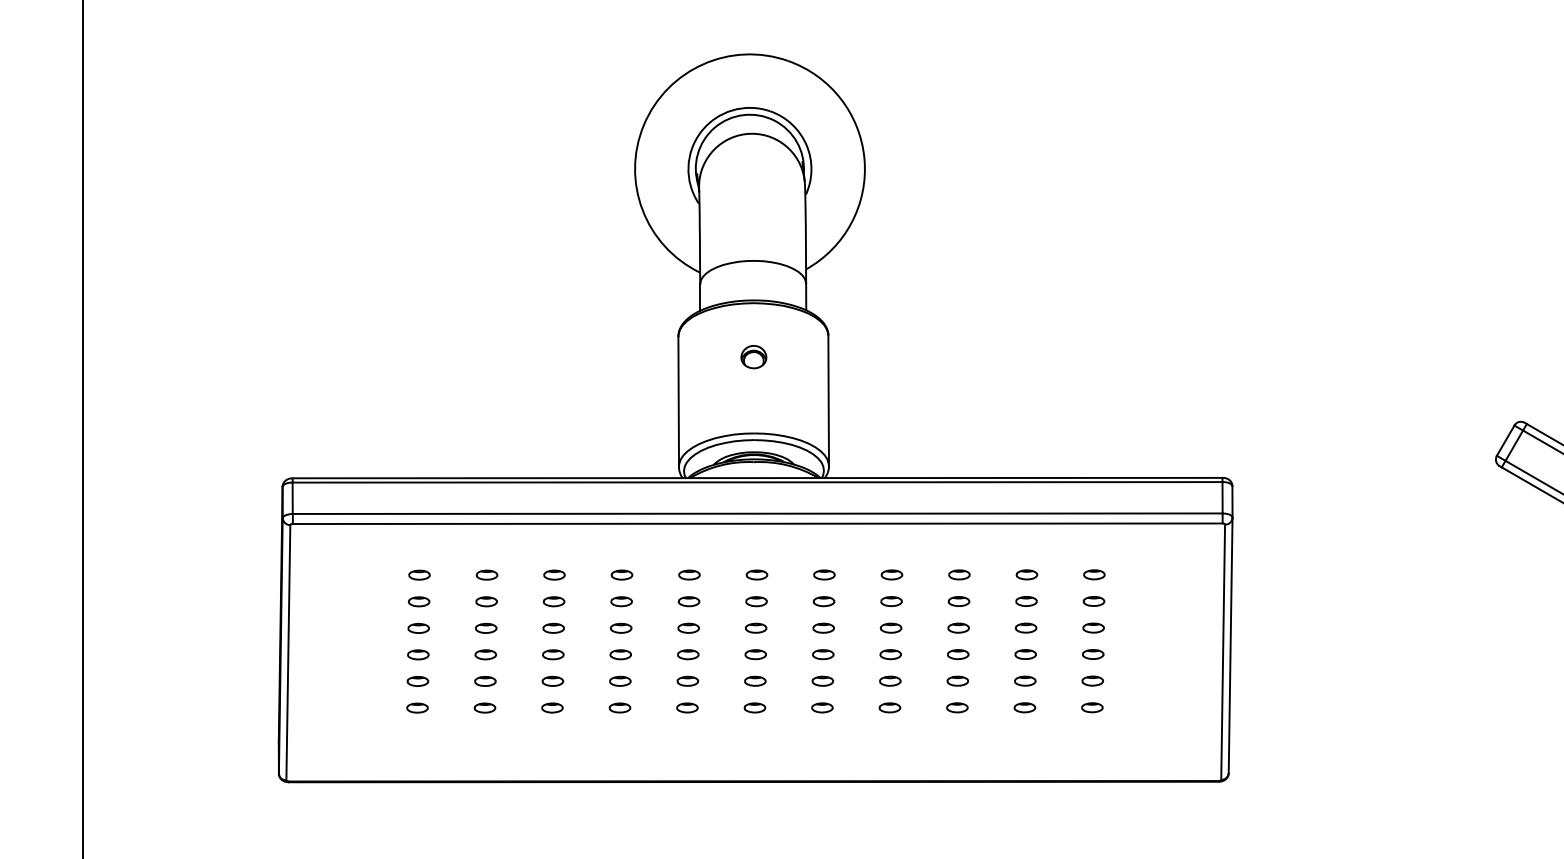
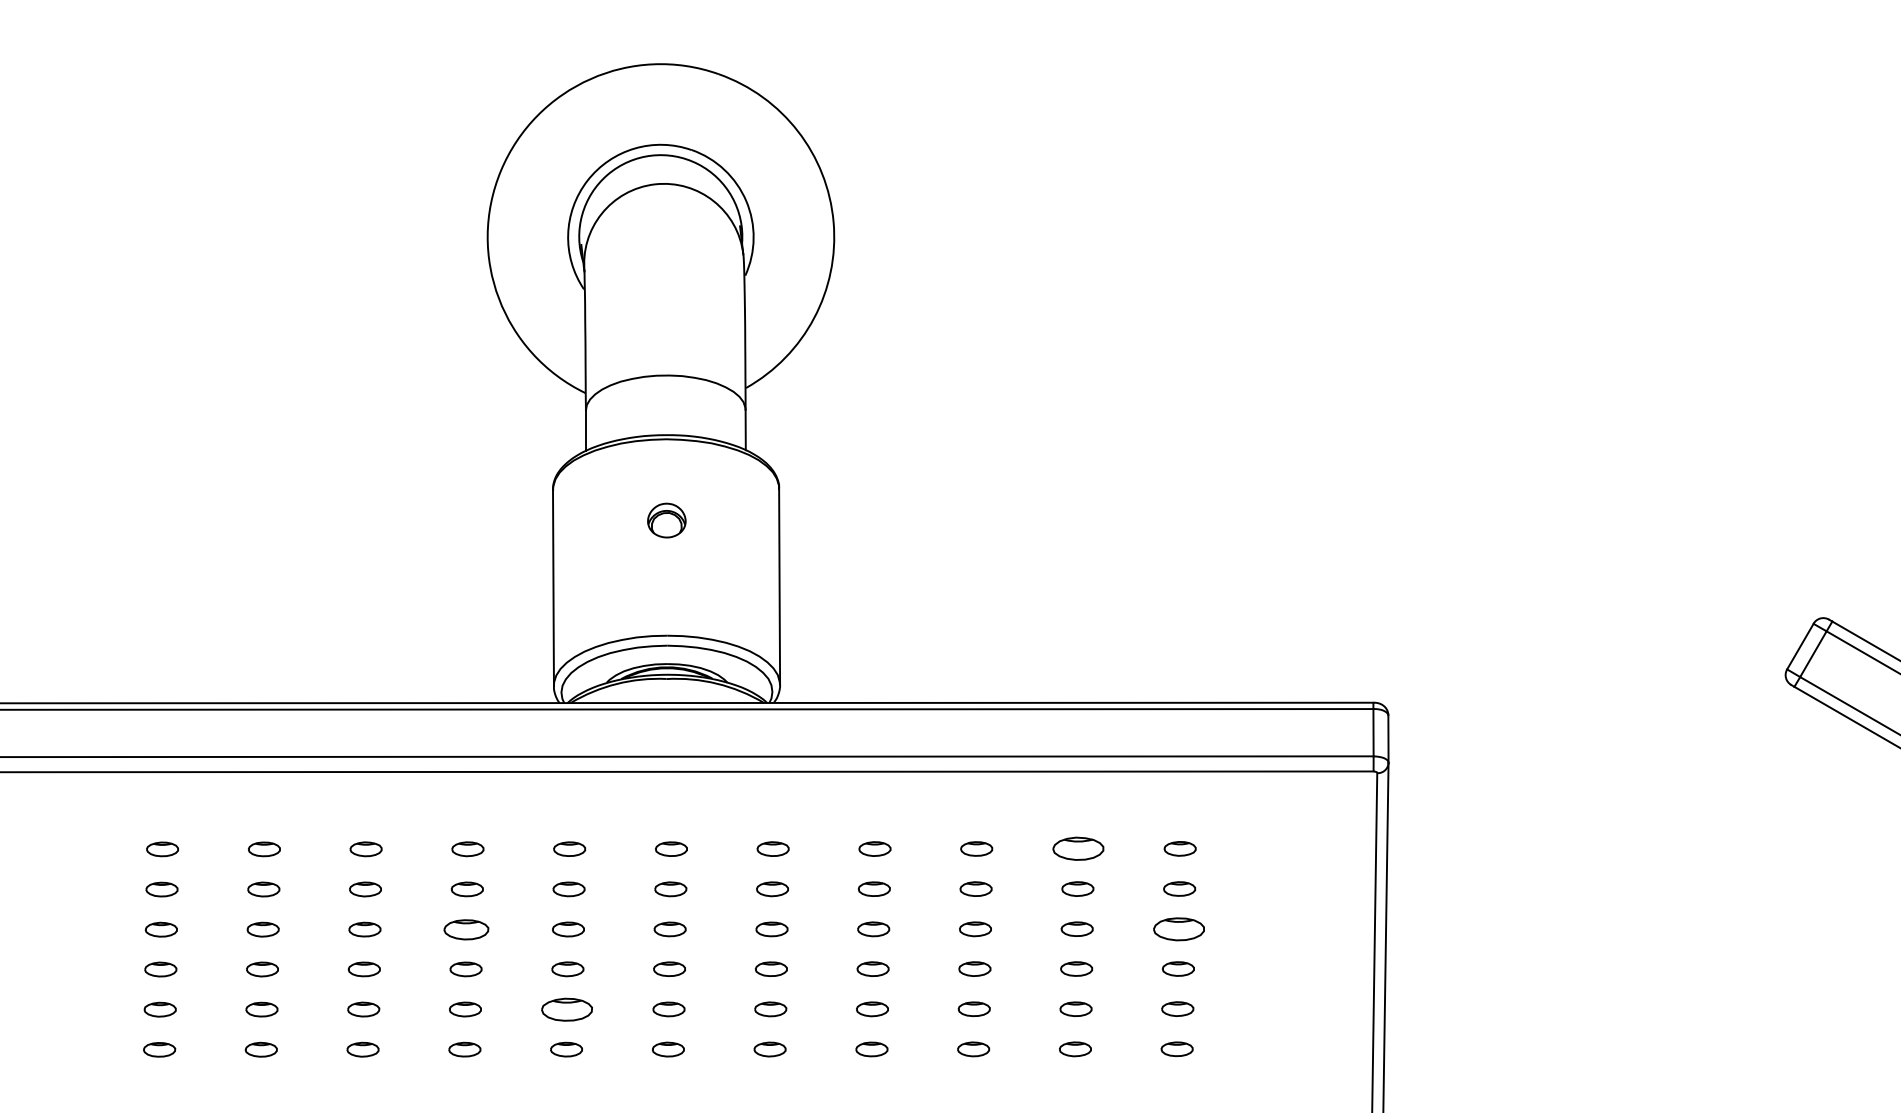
part: (1026, 574) -> (1077, 848), size x1.6
part: (621, 627) -> (467, 928), size x1.4
part: (1093, 627) -> (1178, 928), size x1.6
part: (687, 680) -> (566, 1008), size x1.6

